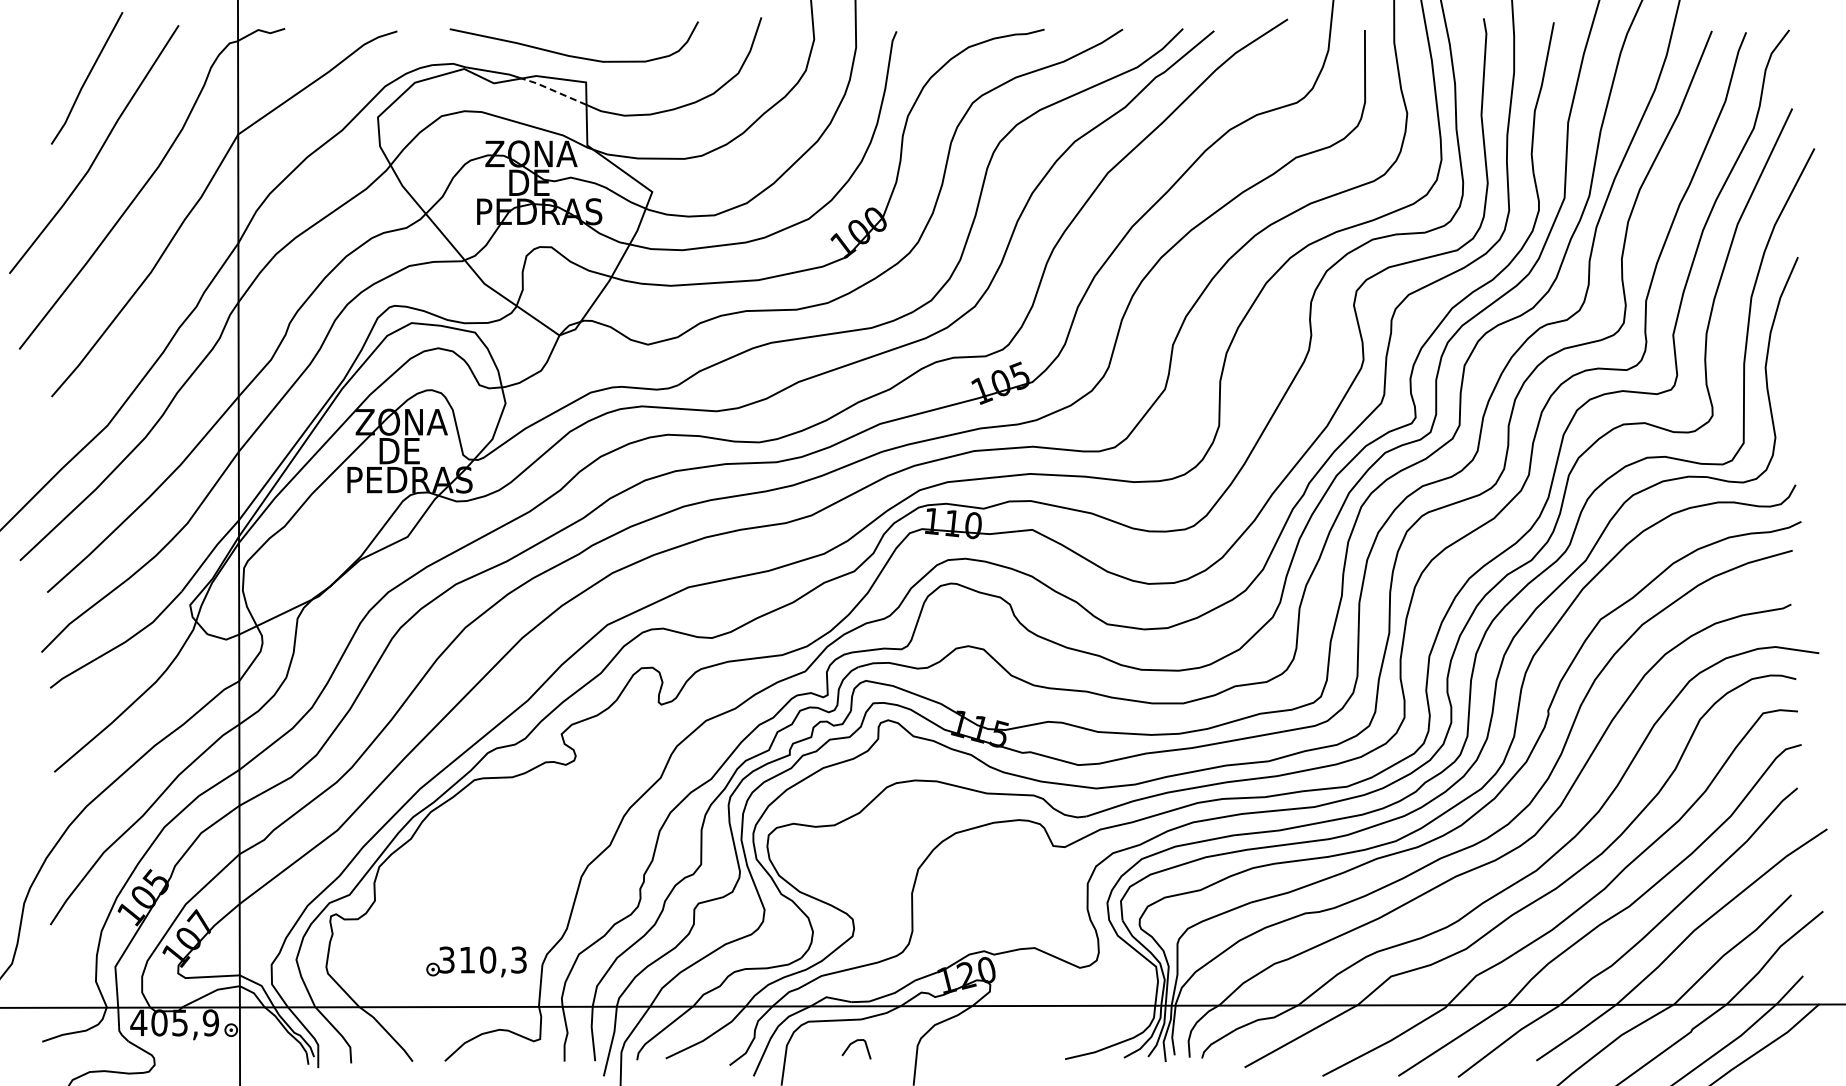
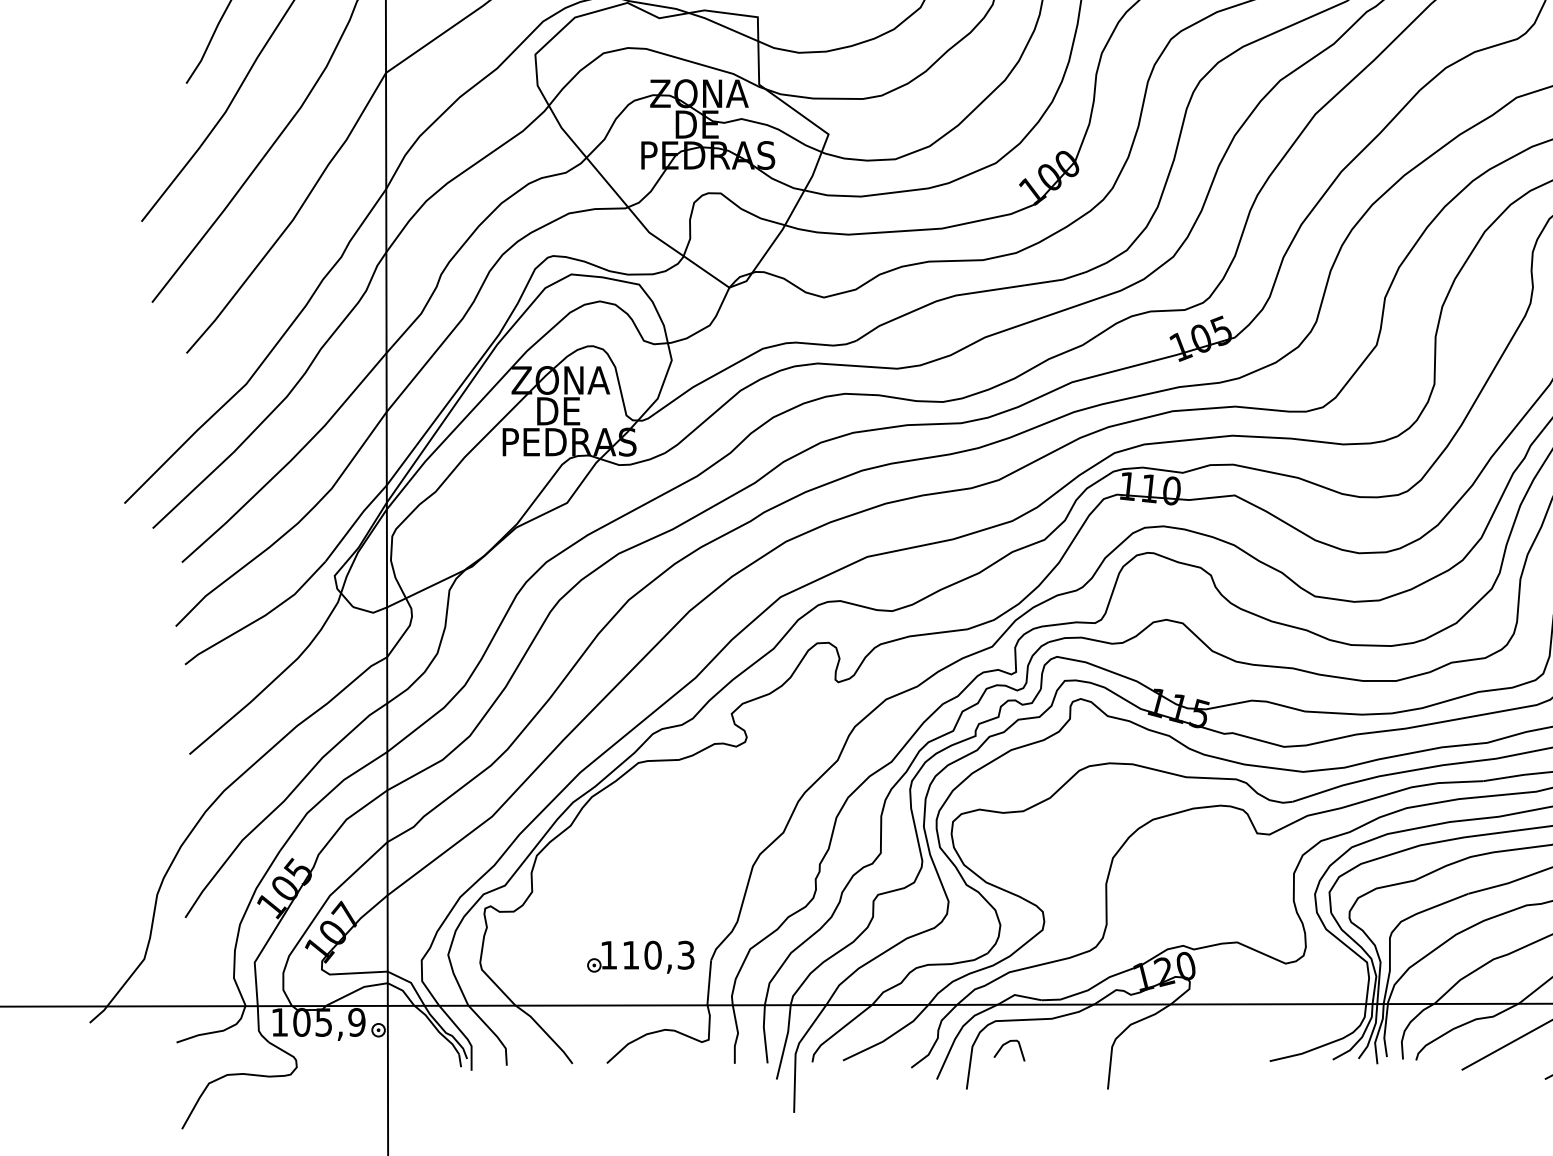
line: (553, 90) -> (722, 25), dashed -> solid
text: (446, 959) -> (608, 954), 310,3 -> 110,3
text: (138, 1022) -> (279, 1022), 405,9 -> 105,9
curve: (853, 1043) -> (1006, 1044), moved

